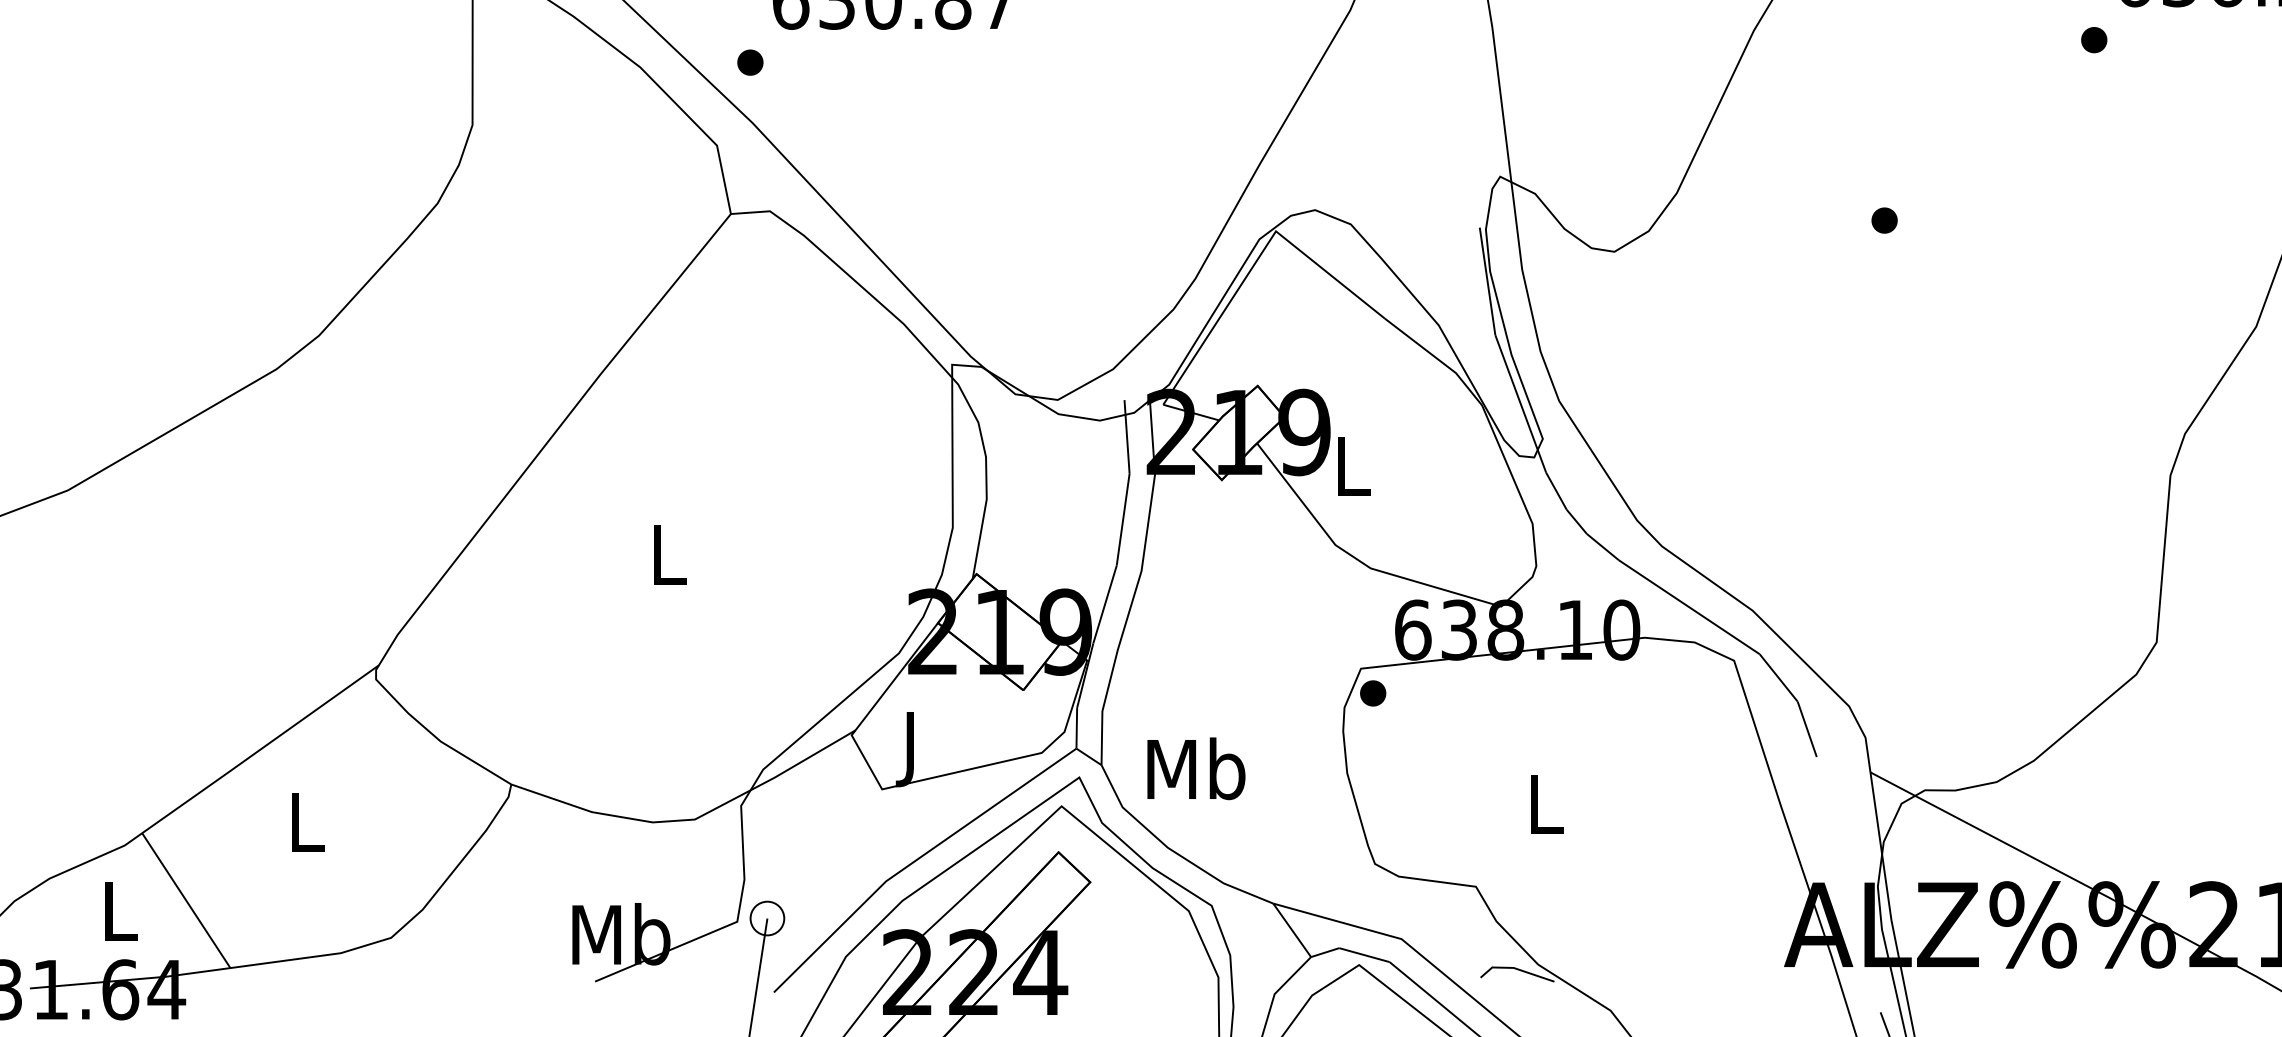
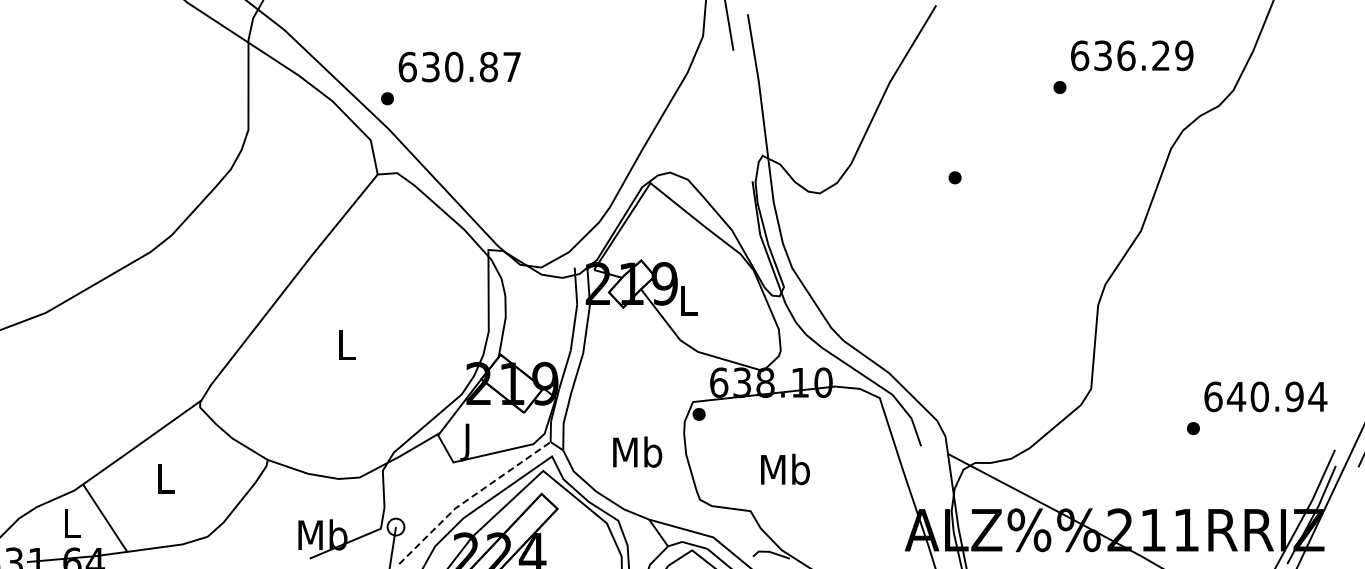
text: (1196, 767) -> (637, 451), moved
text: (1545, 803) -> (785, 469), L -> Mb
line: (916, 861) -> (470, 498), solid -> dashed

